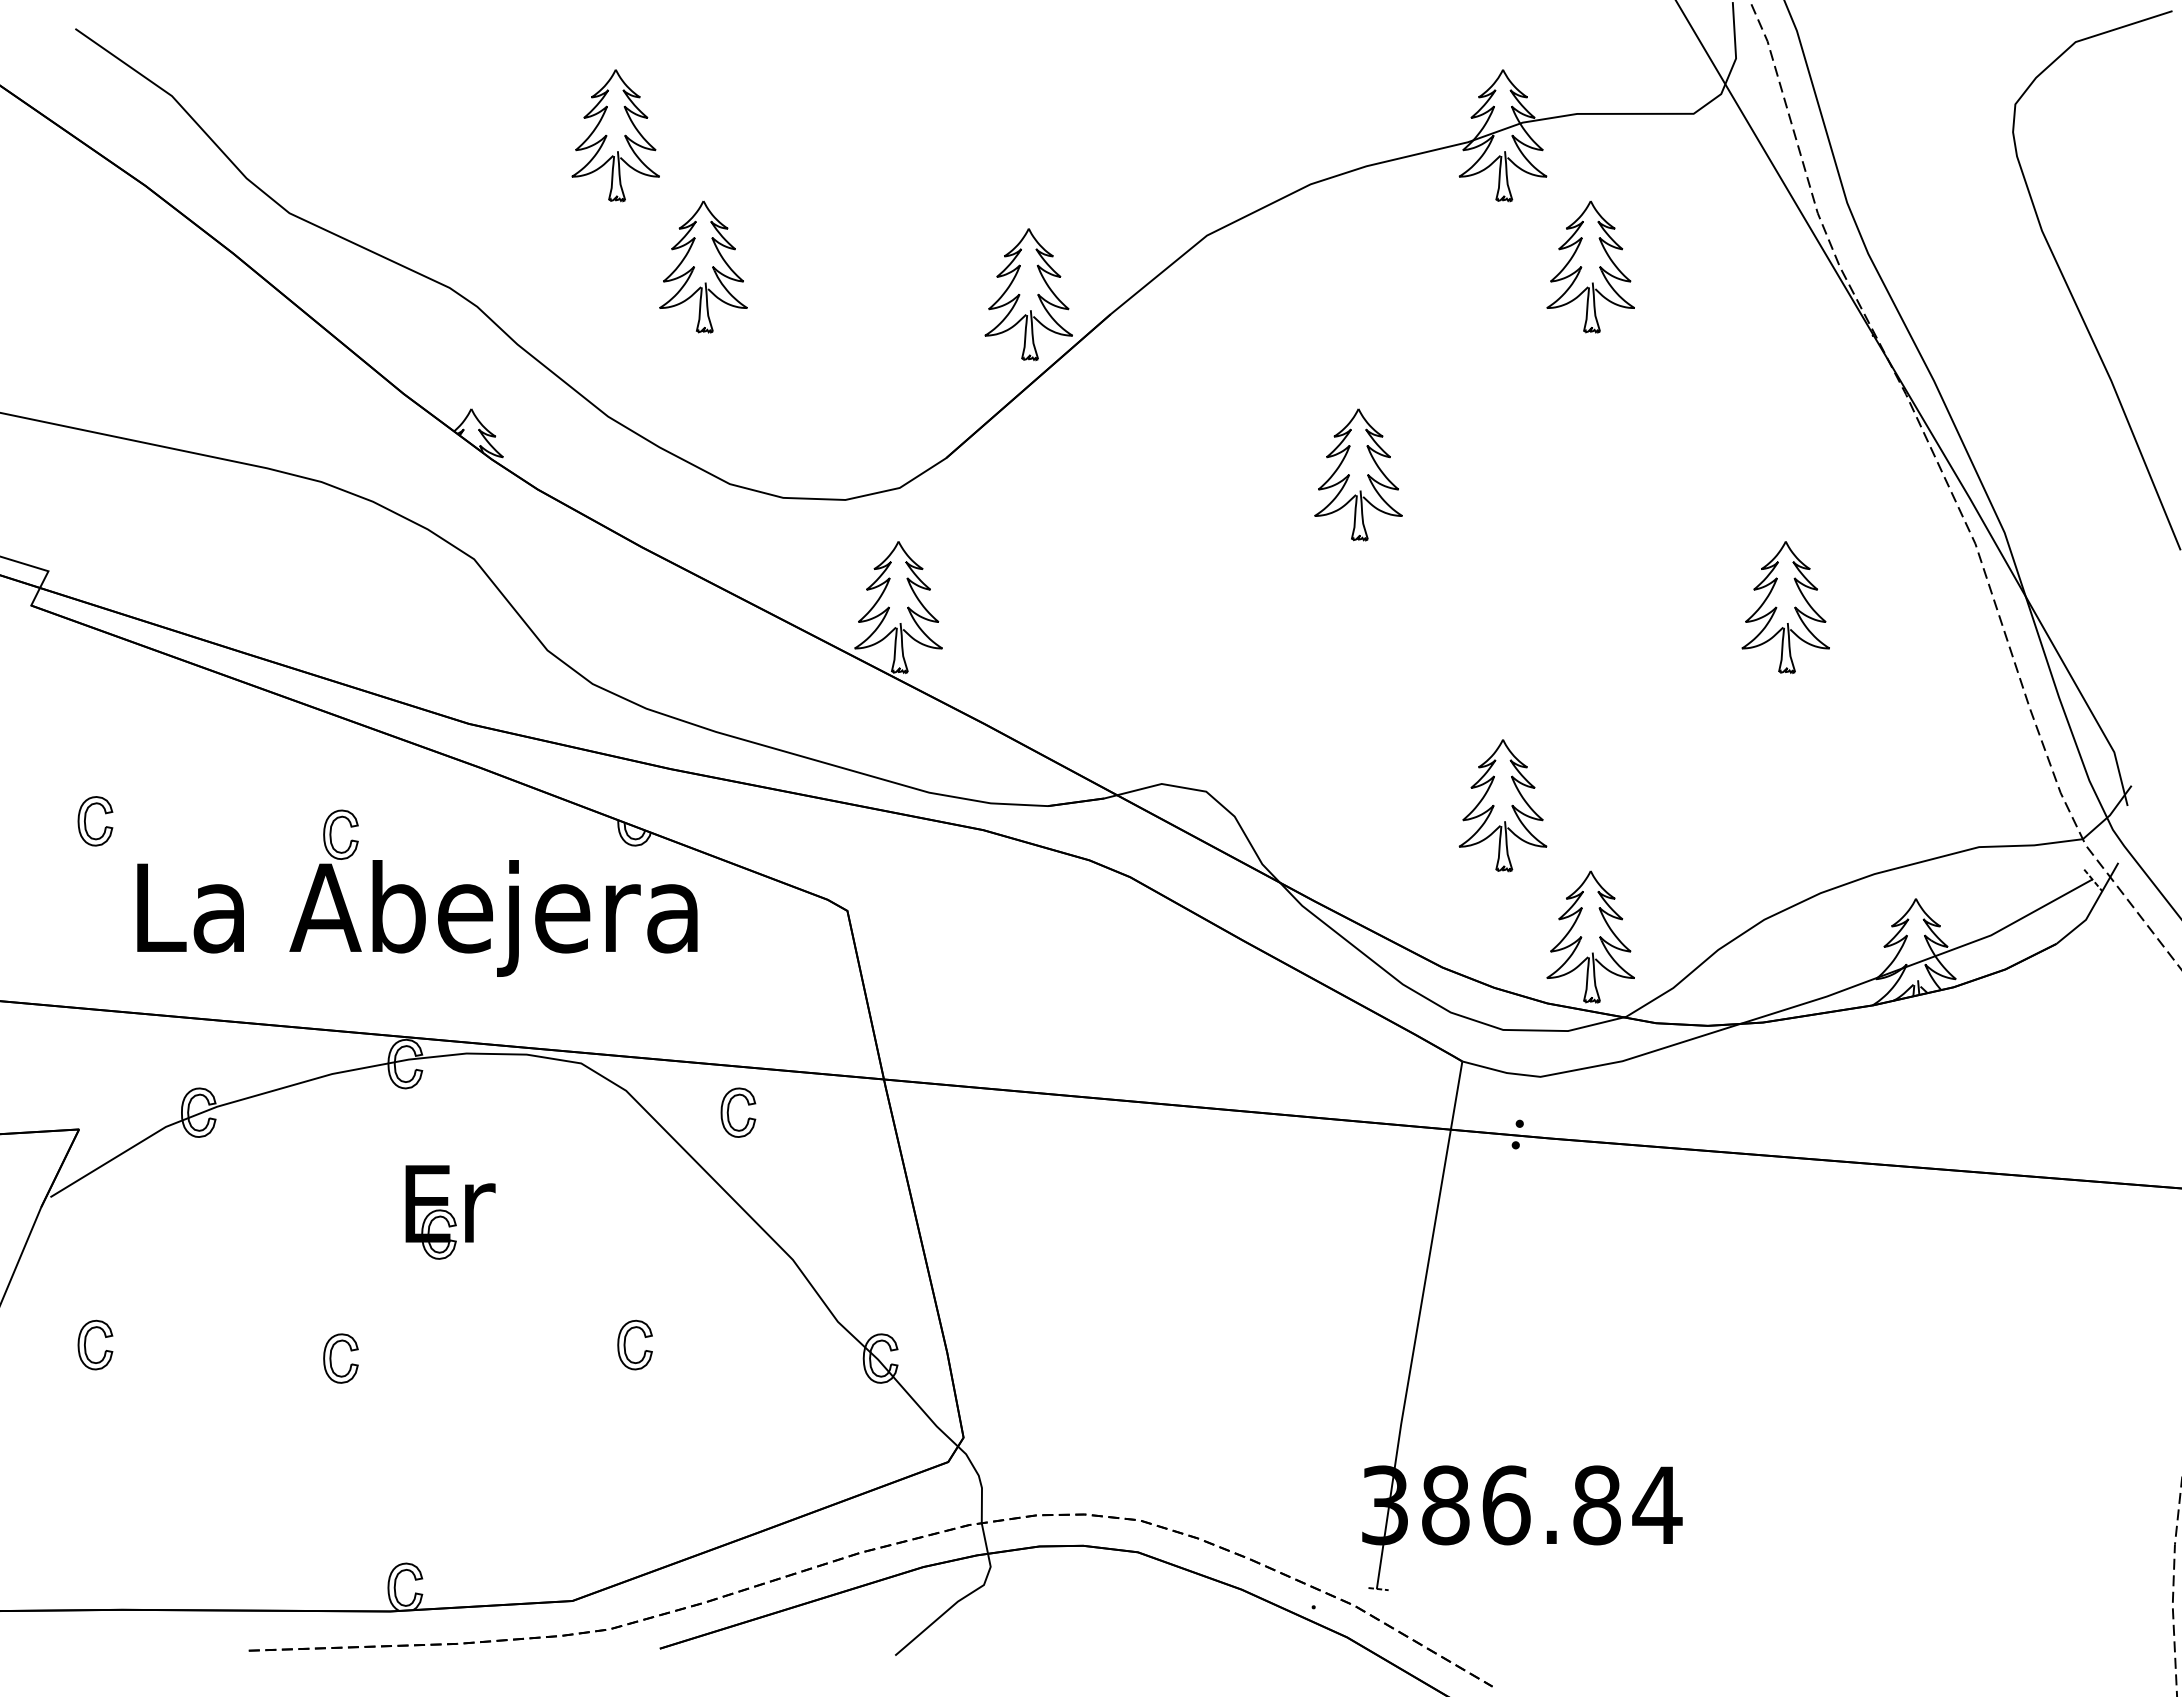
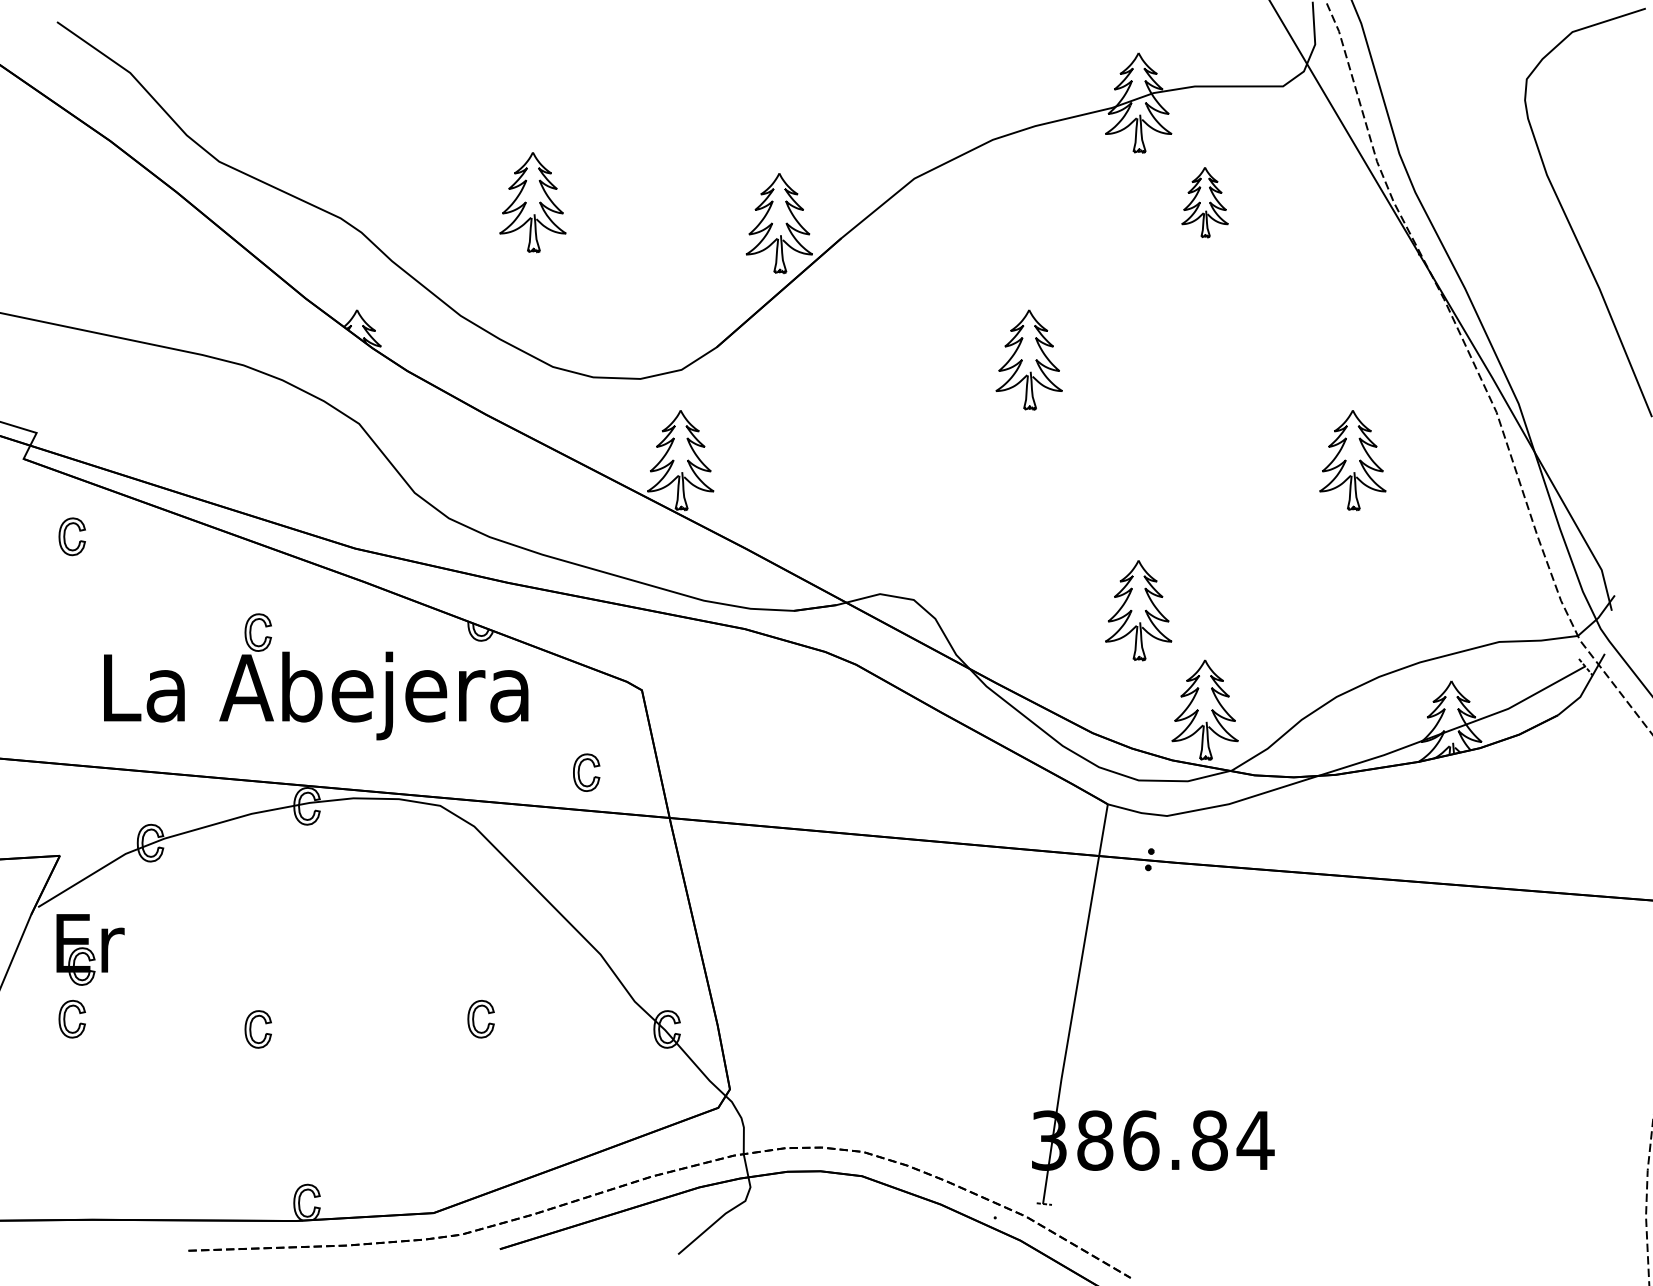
part: (615, 135) -> (466, 102), removed
part: (1590, 266) -> (1204, 202), size x0.7
part: (86, 817) -> (65, 533), moved
part: (729, 1108) -> (579, 769), moved
part: (450, 1212) -> (90, 949), moved

